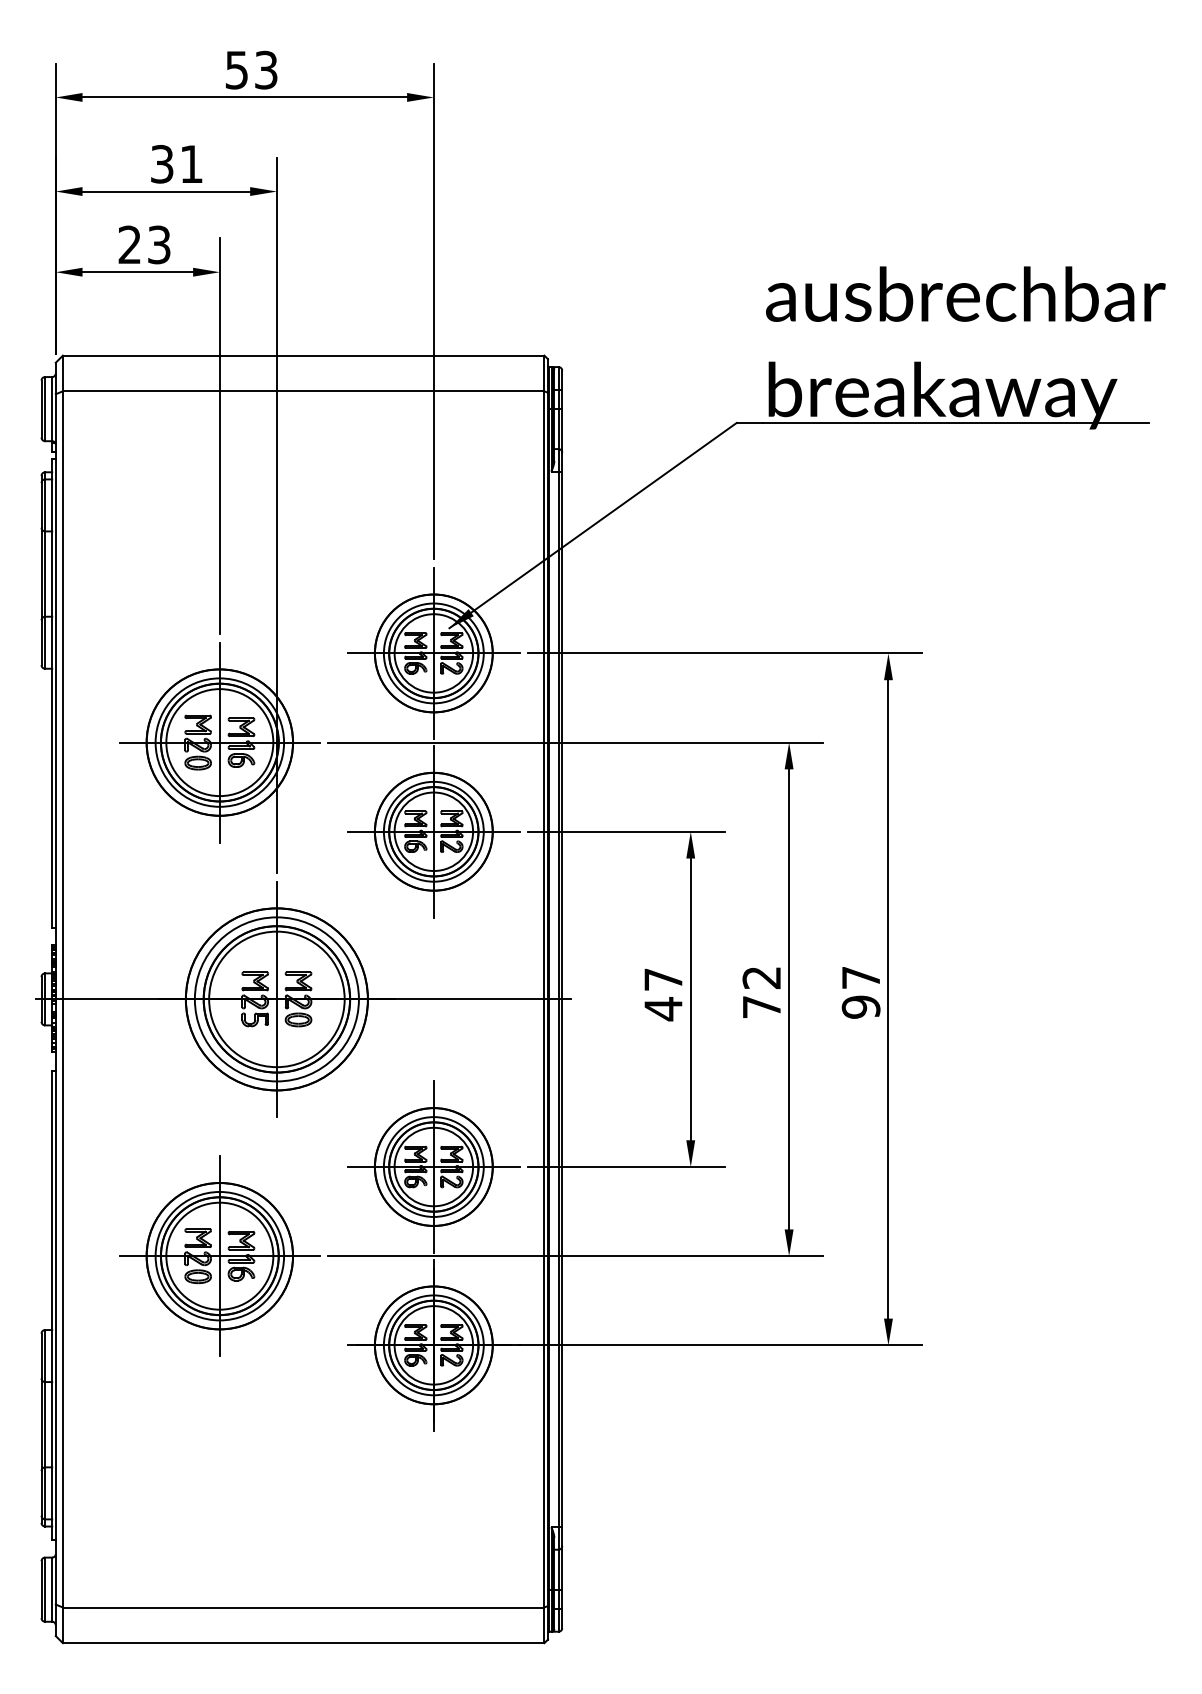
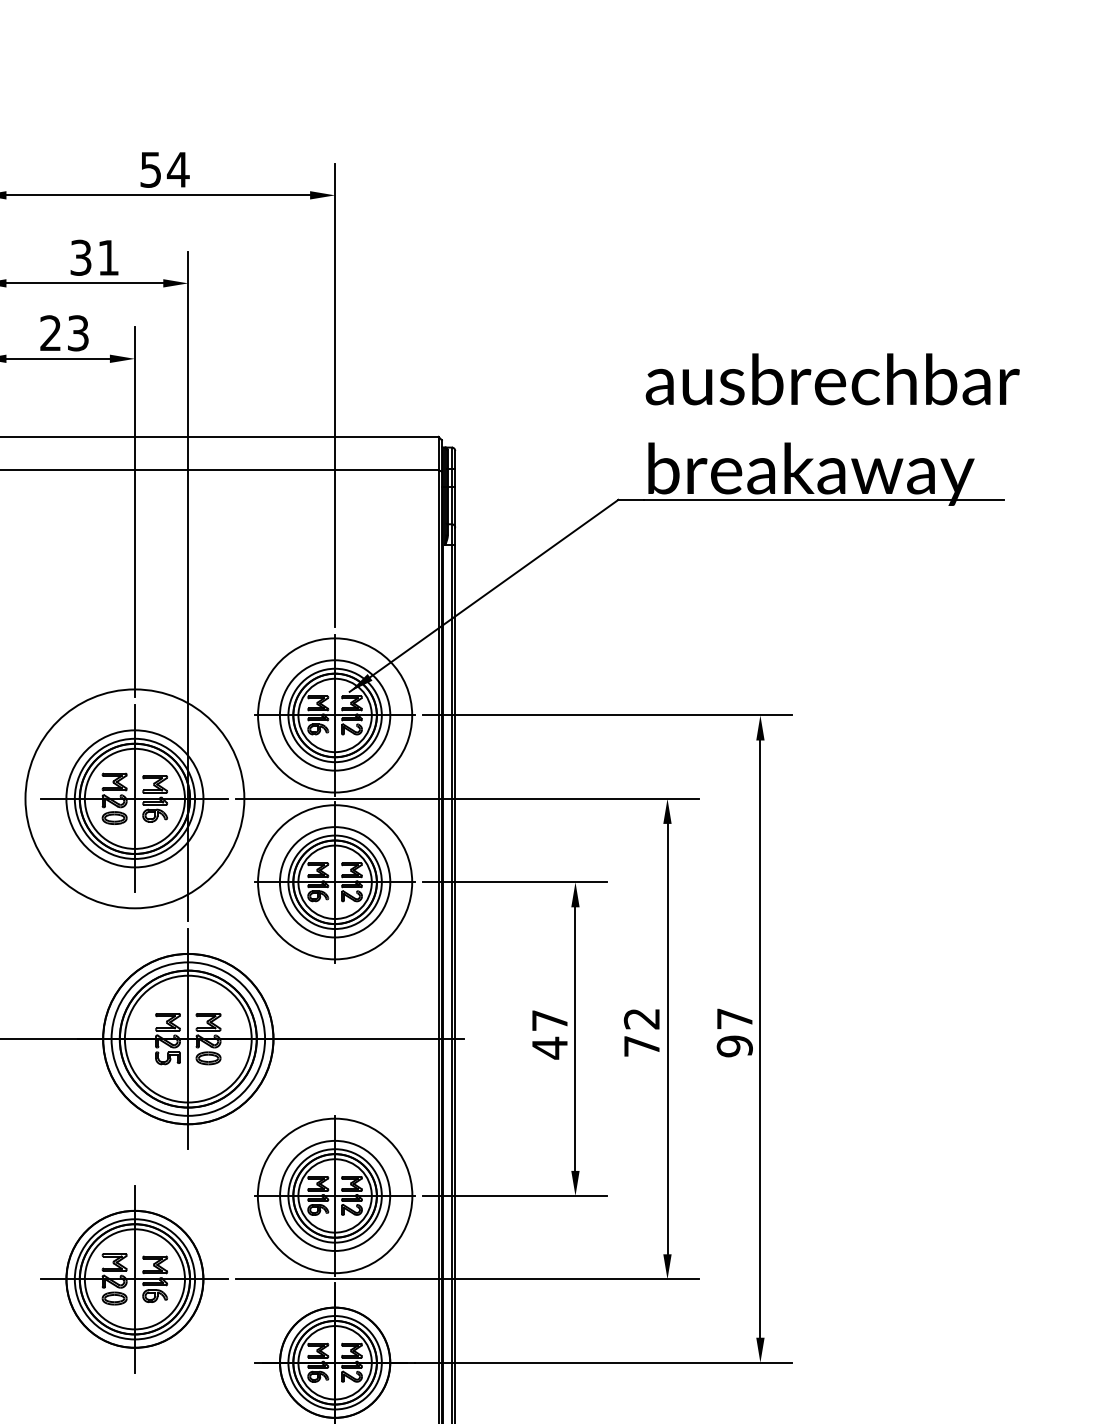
text: (266, 69) -> (178, 169), 53 -> 54
circle: (433, 653) -> (334, 715), size x1.4
circle: (219, 742) -> (134, 798), size x1.6
circle: (433, 831) -> (334, 882), size x1.4
circle: (433, 1167) -> (334, 1196), size x1.4

